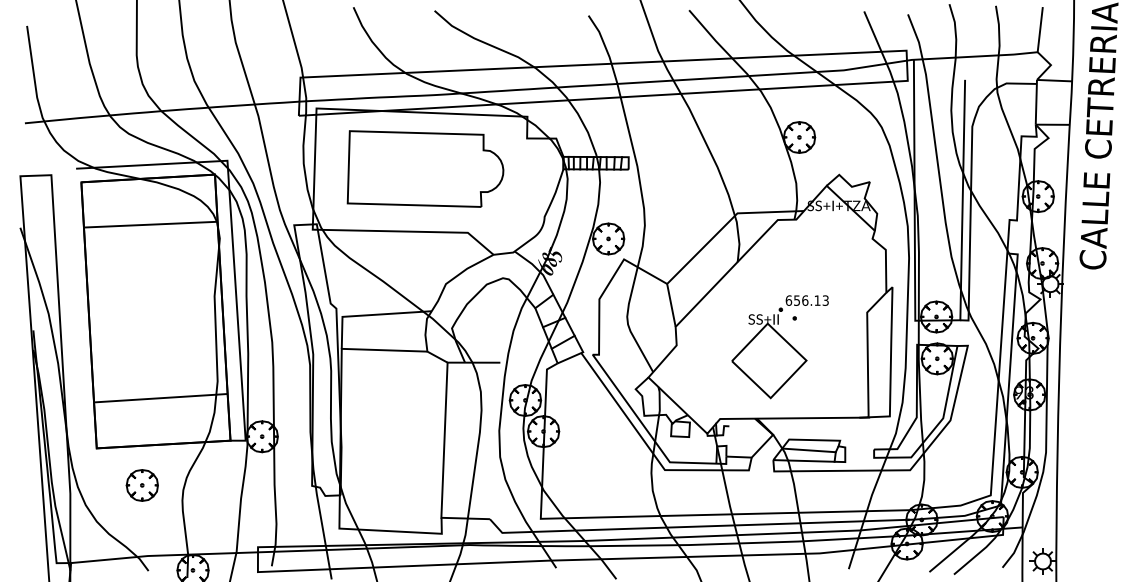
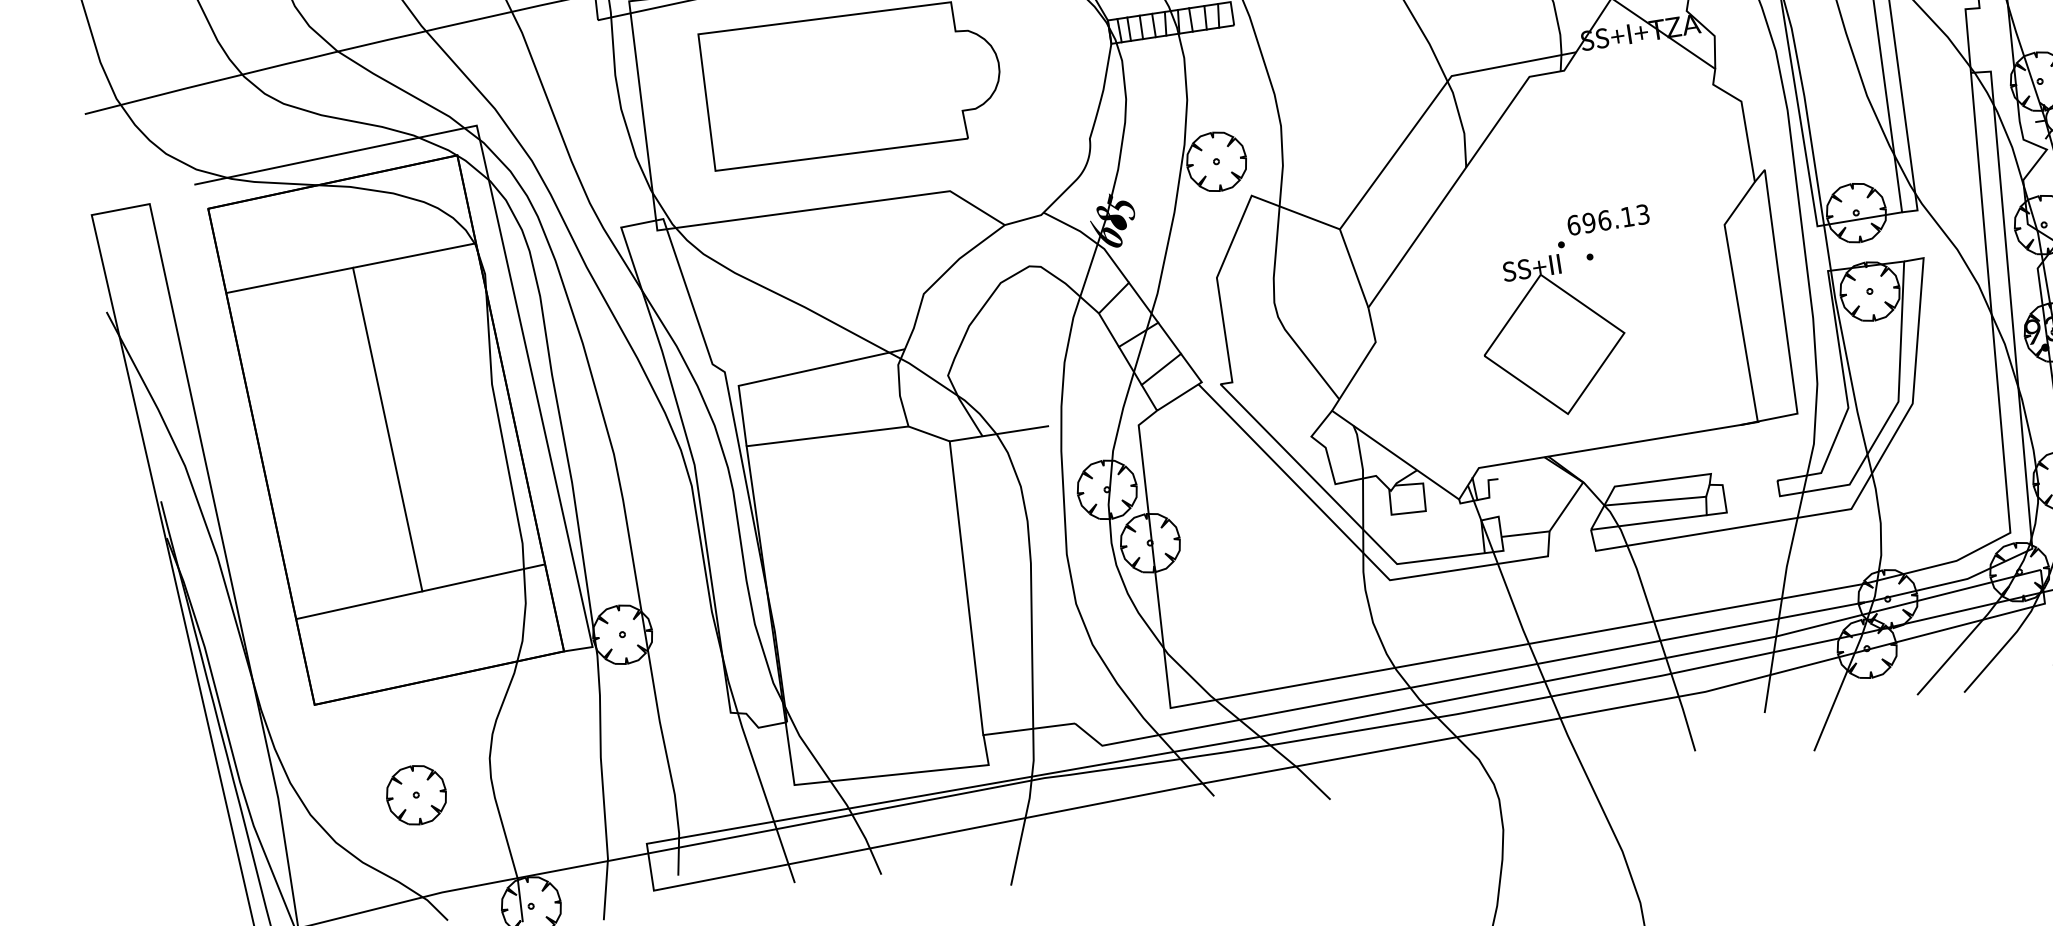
text: (796, 300) -> (1588, 222), 656.13 -> 696.13
line: (156, 311) -> (387, 429), added
part: (141, 485) -> (414, 795), moved

